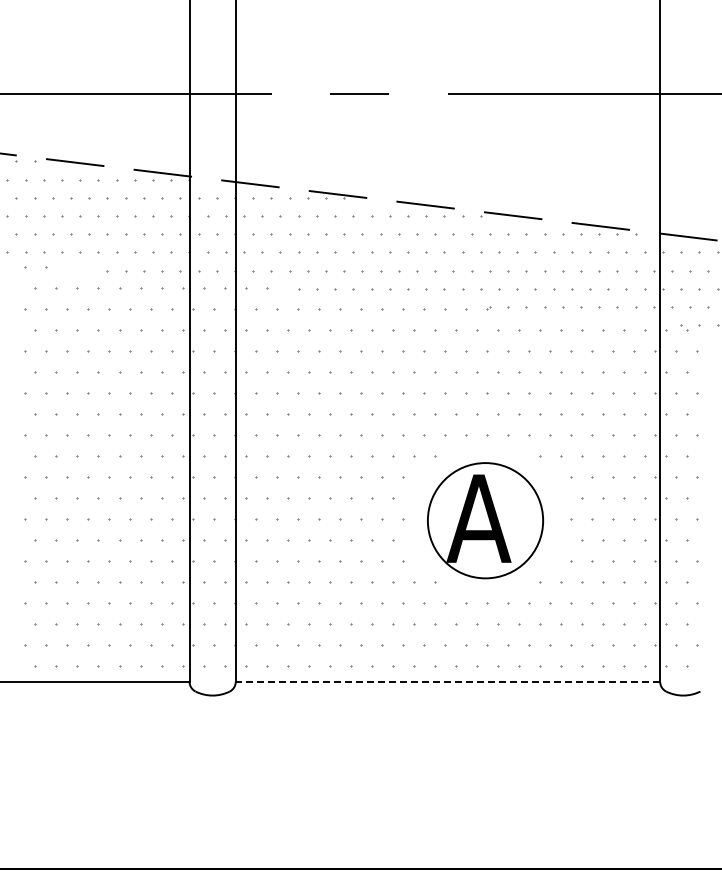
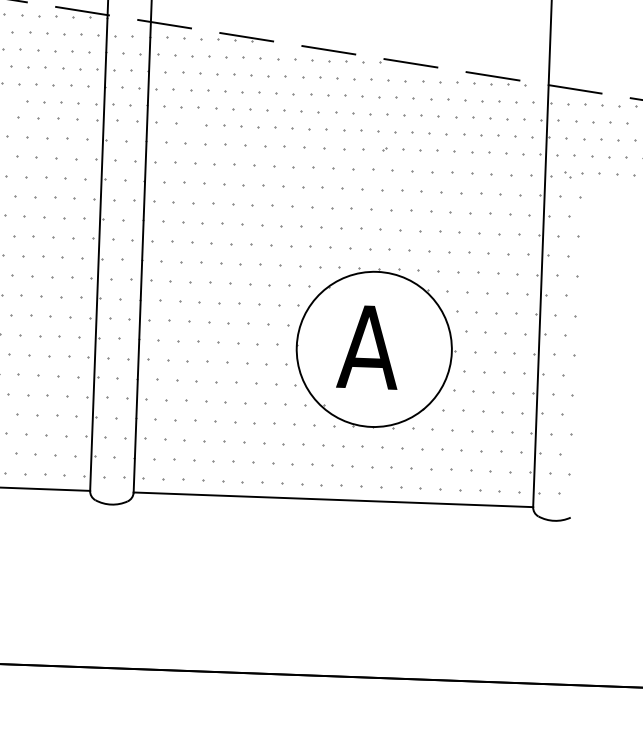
circle: (485, 520) -> (374, 349), size x1.43
line: (447, 681) -> (332, 499), dashed -> solid

